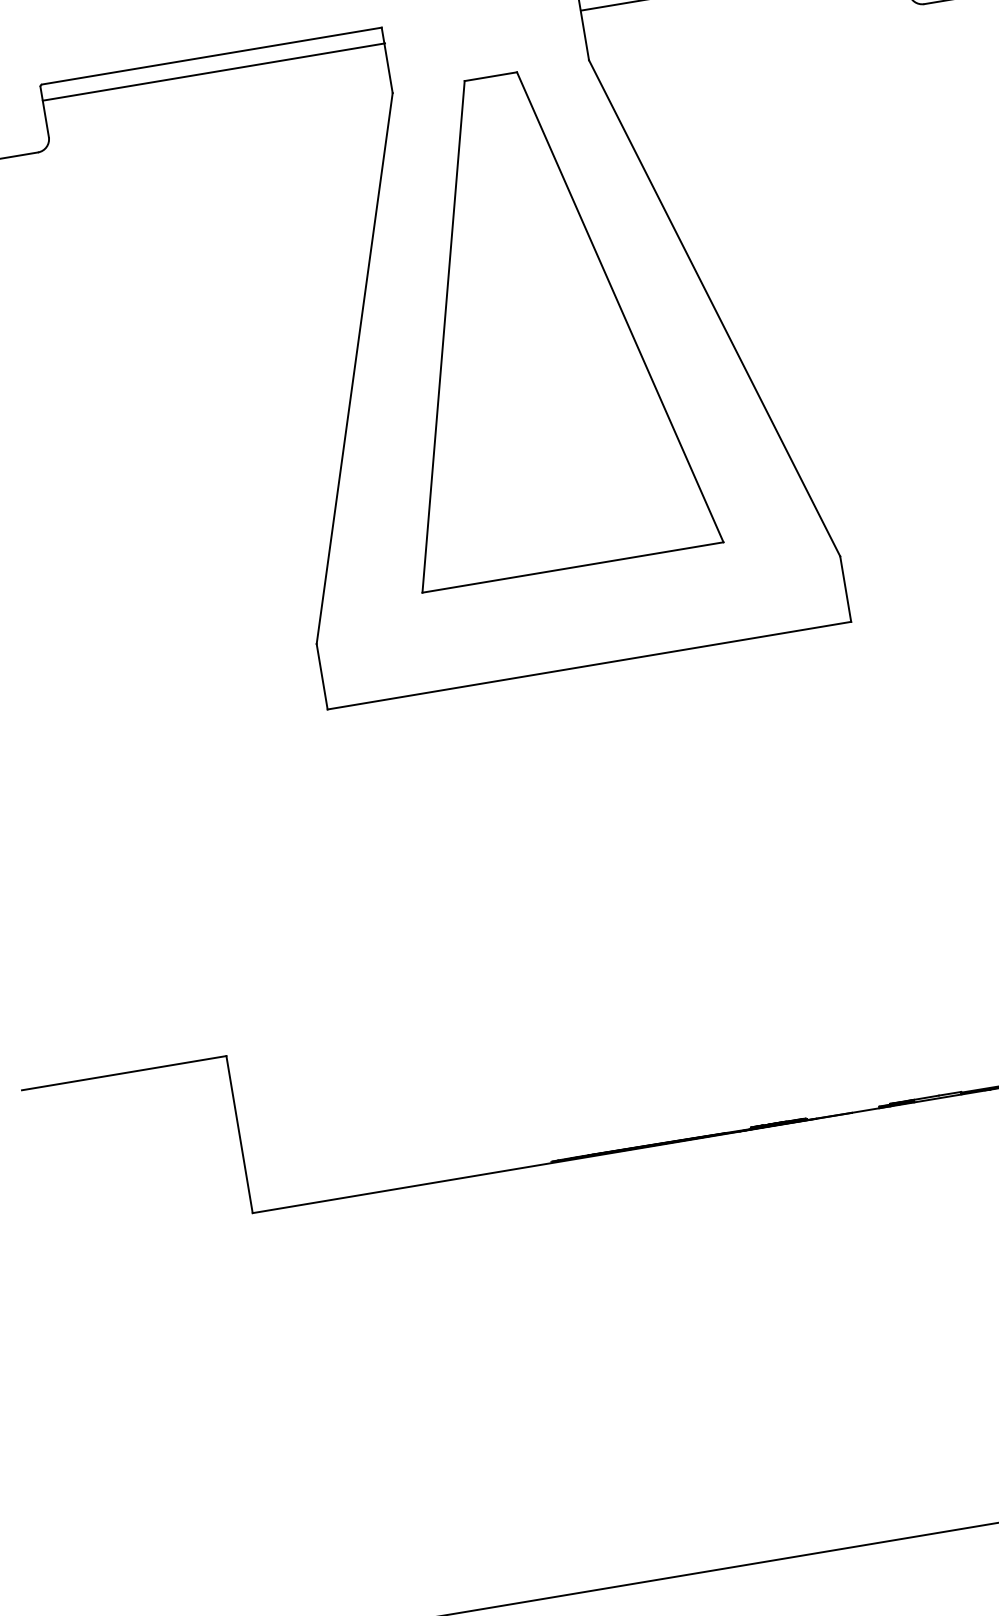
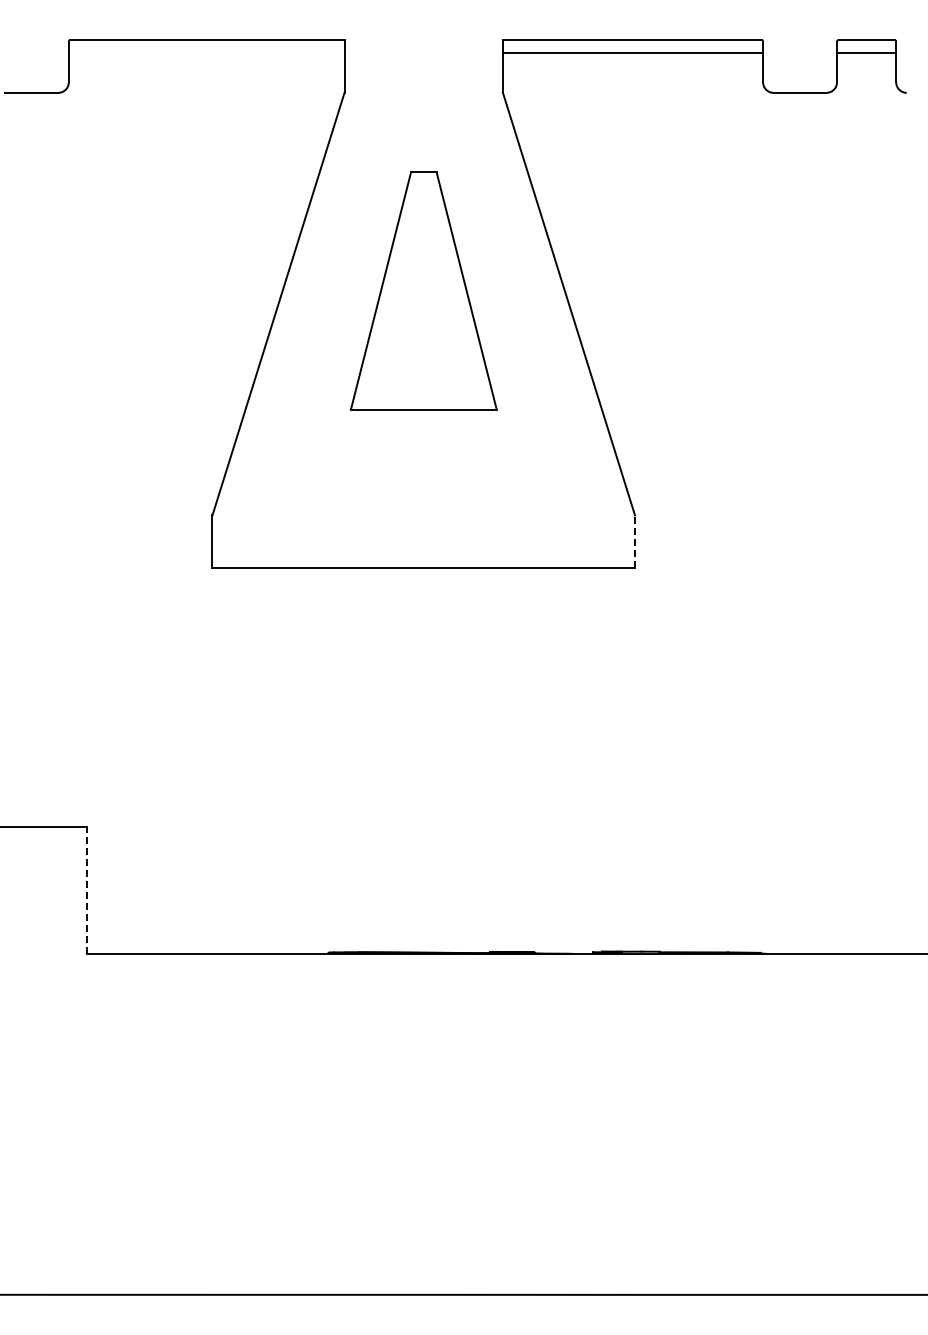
line: (213, 71) -> (206, 52), removed
part: (531, 321) -> (423, 290), size x0.6
line: (846, 588) -> (635, 541), solid -> dashed
line: (239, 1133) -> (87, 889), solid -> dashed

